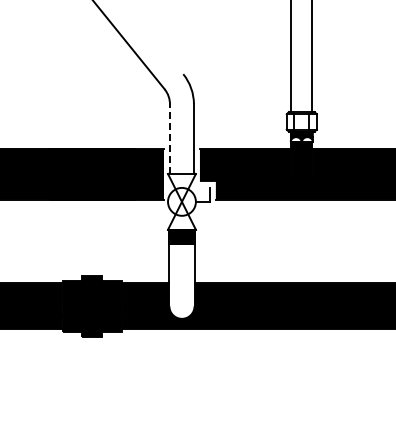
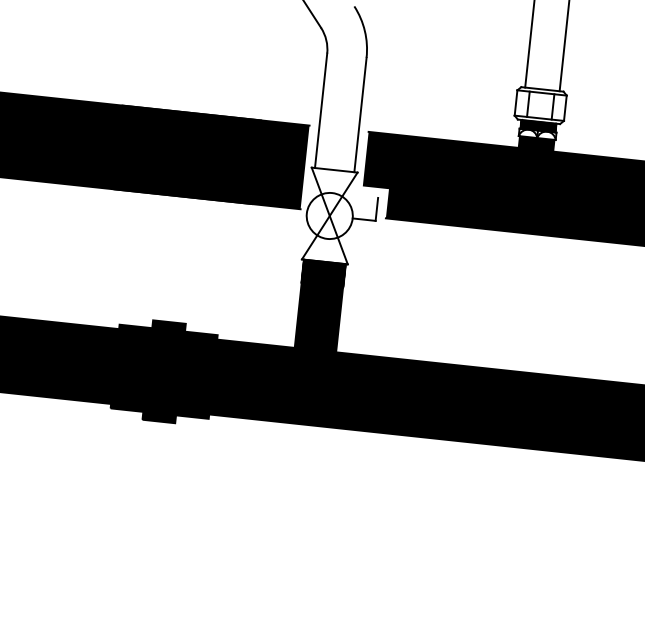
line: (169, 139) -> (320, 111), dashed -> solid
fill: (181, 280) -> (315, 345), added

